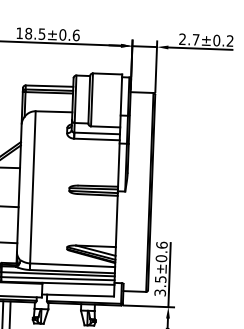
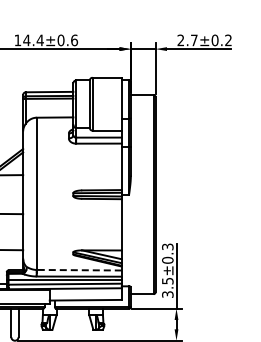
text: (35, 34) -> (33, 40), 18.5±0.6 -> 14.4±0.6
text: (161, 244) -> (167, 246), 3.5±0.6 -> 3.5±0.3
line: (72, 265) -> (79, 270), solid -> dashed

